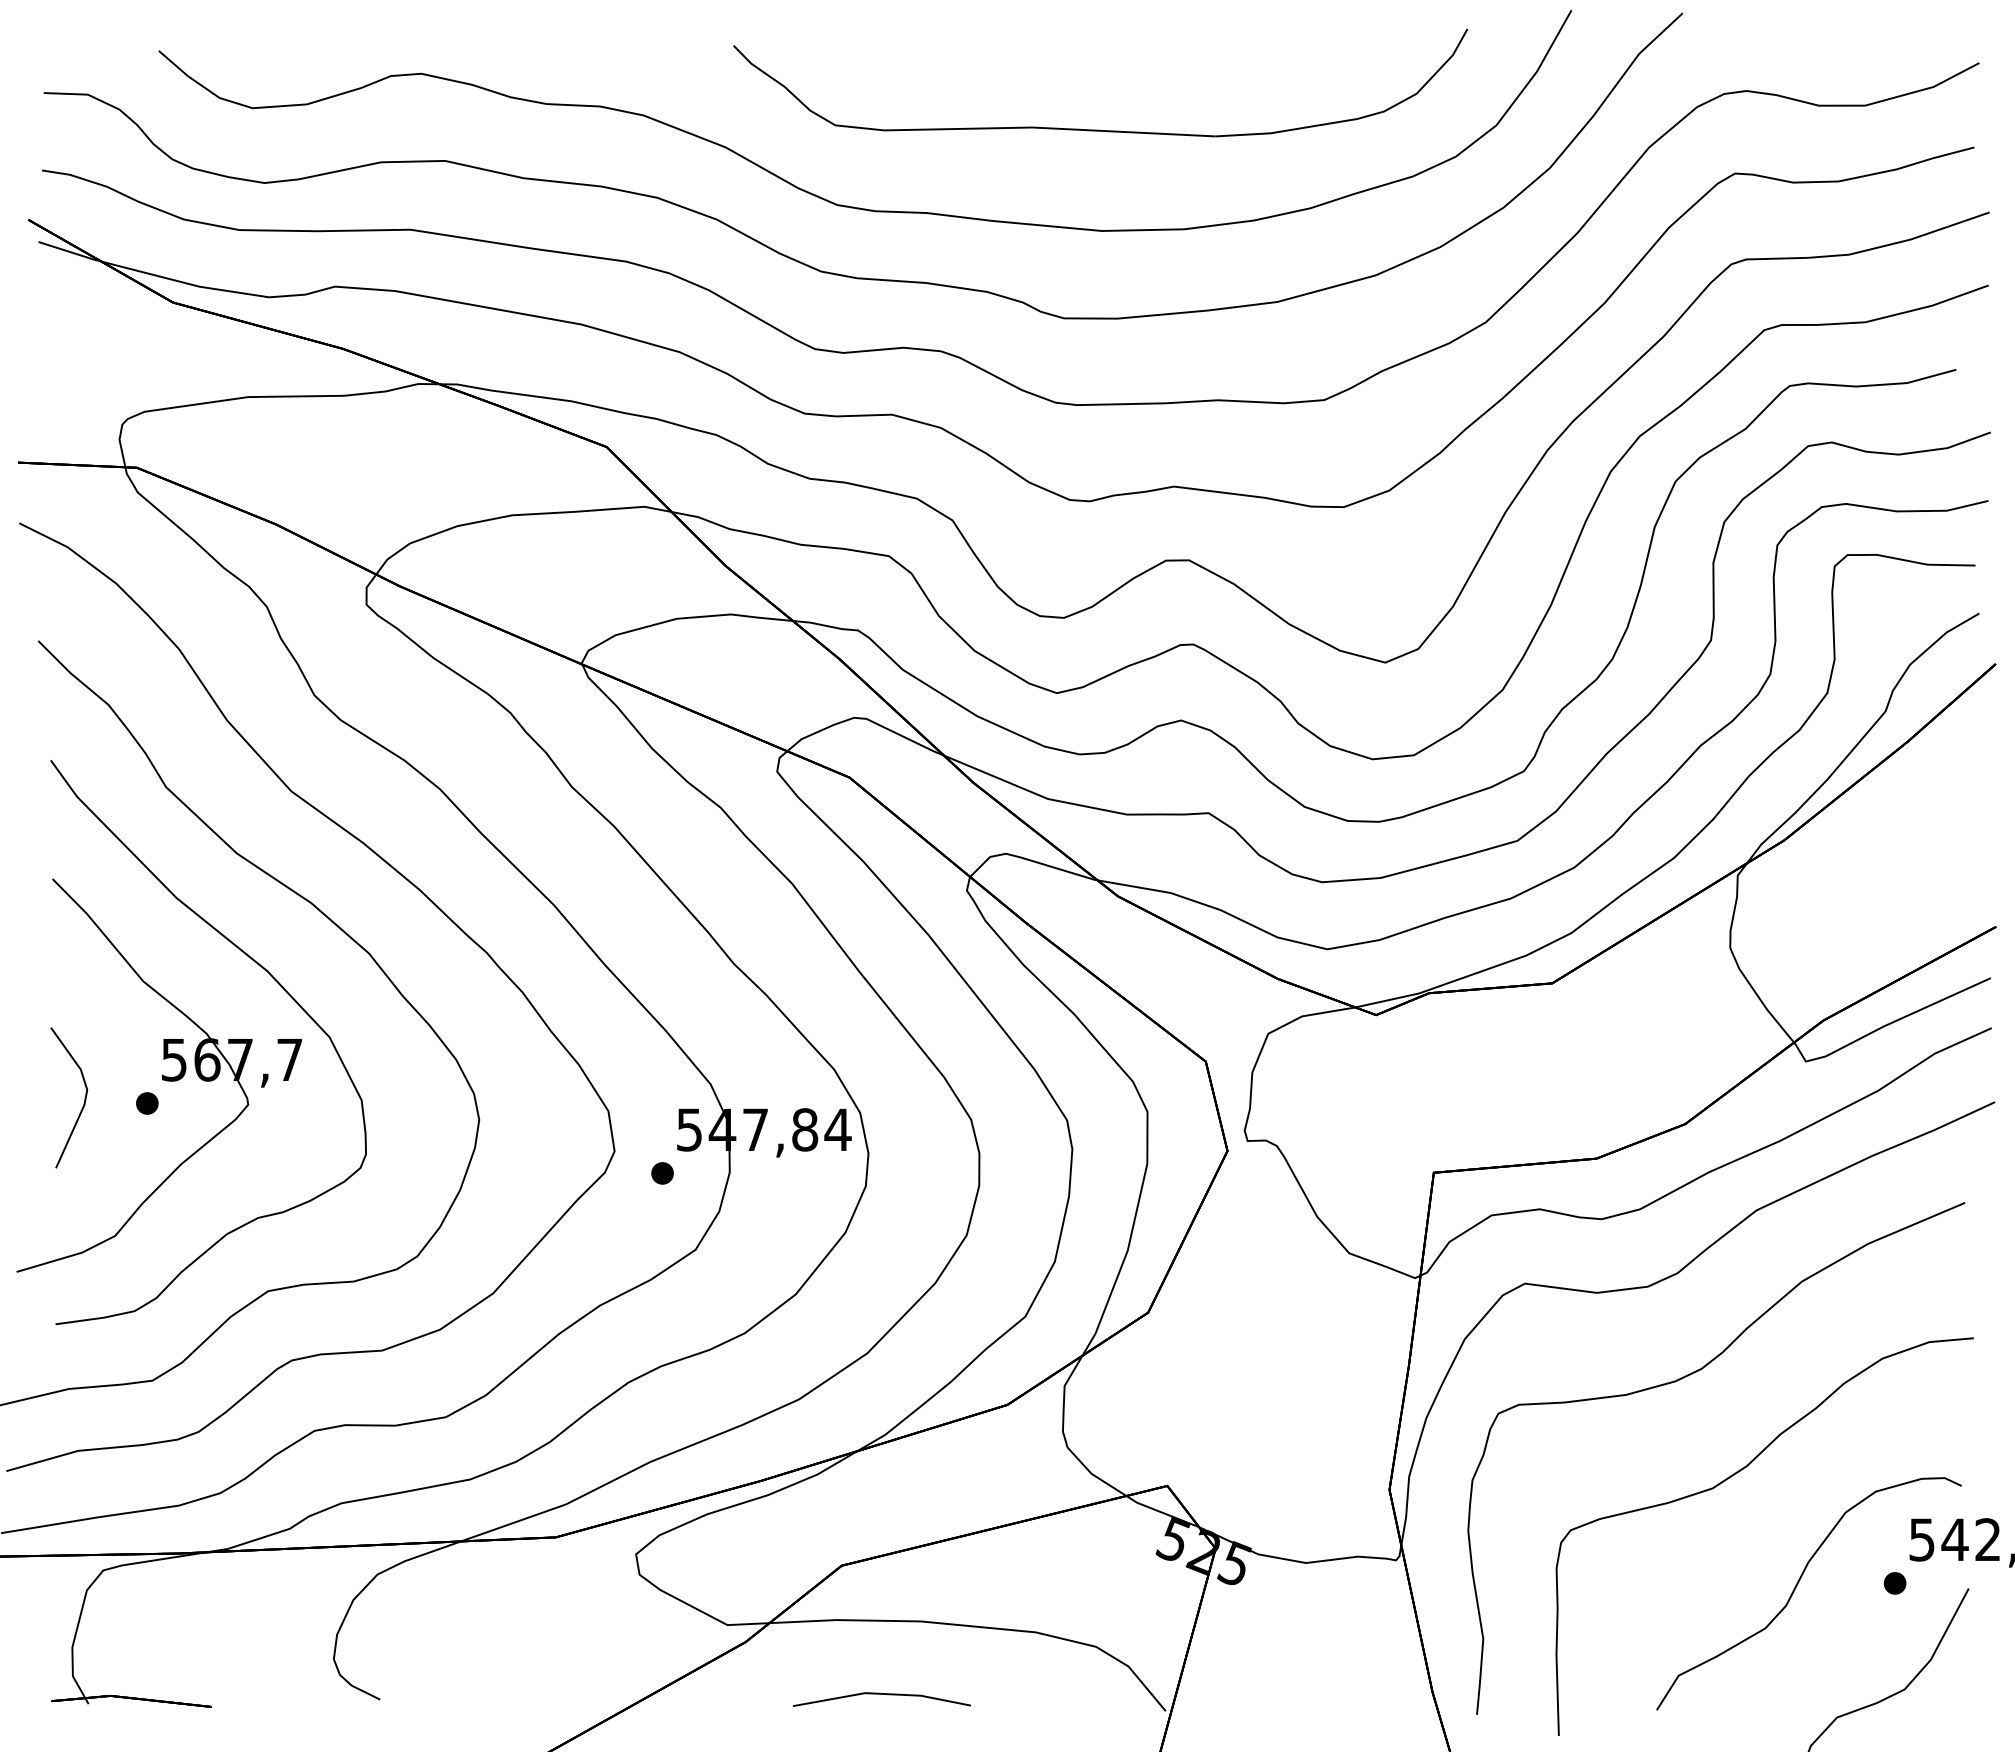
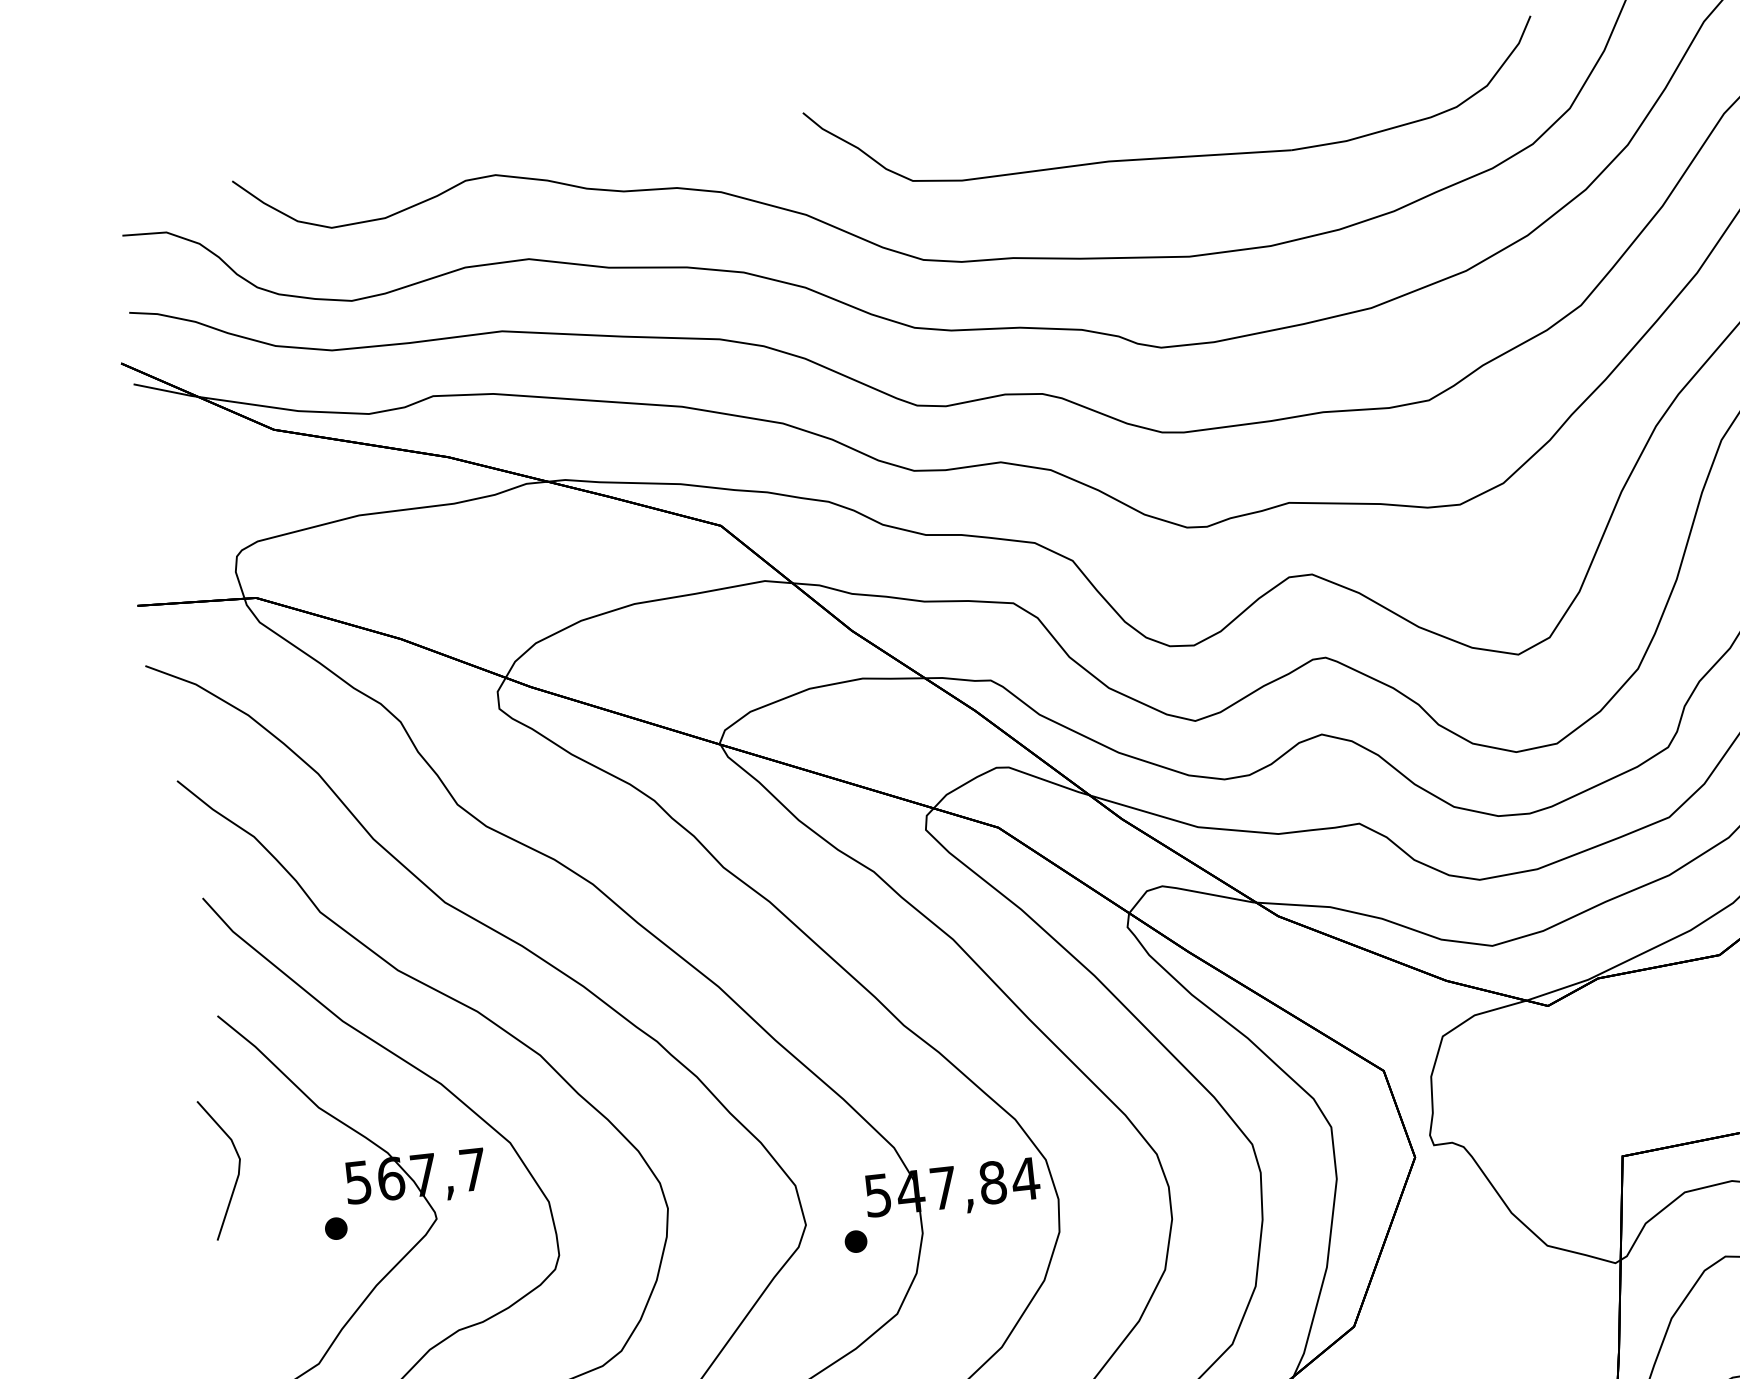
part: (84, 1097) -> (238, 1167), moved

